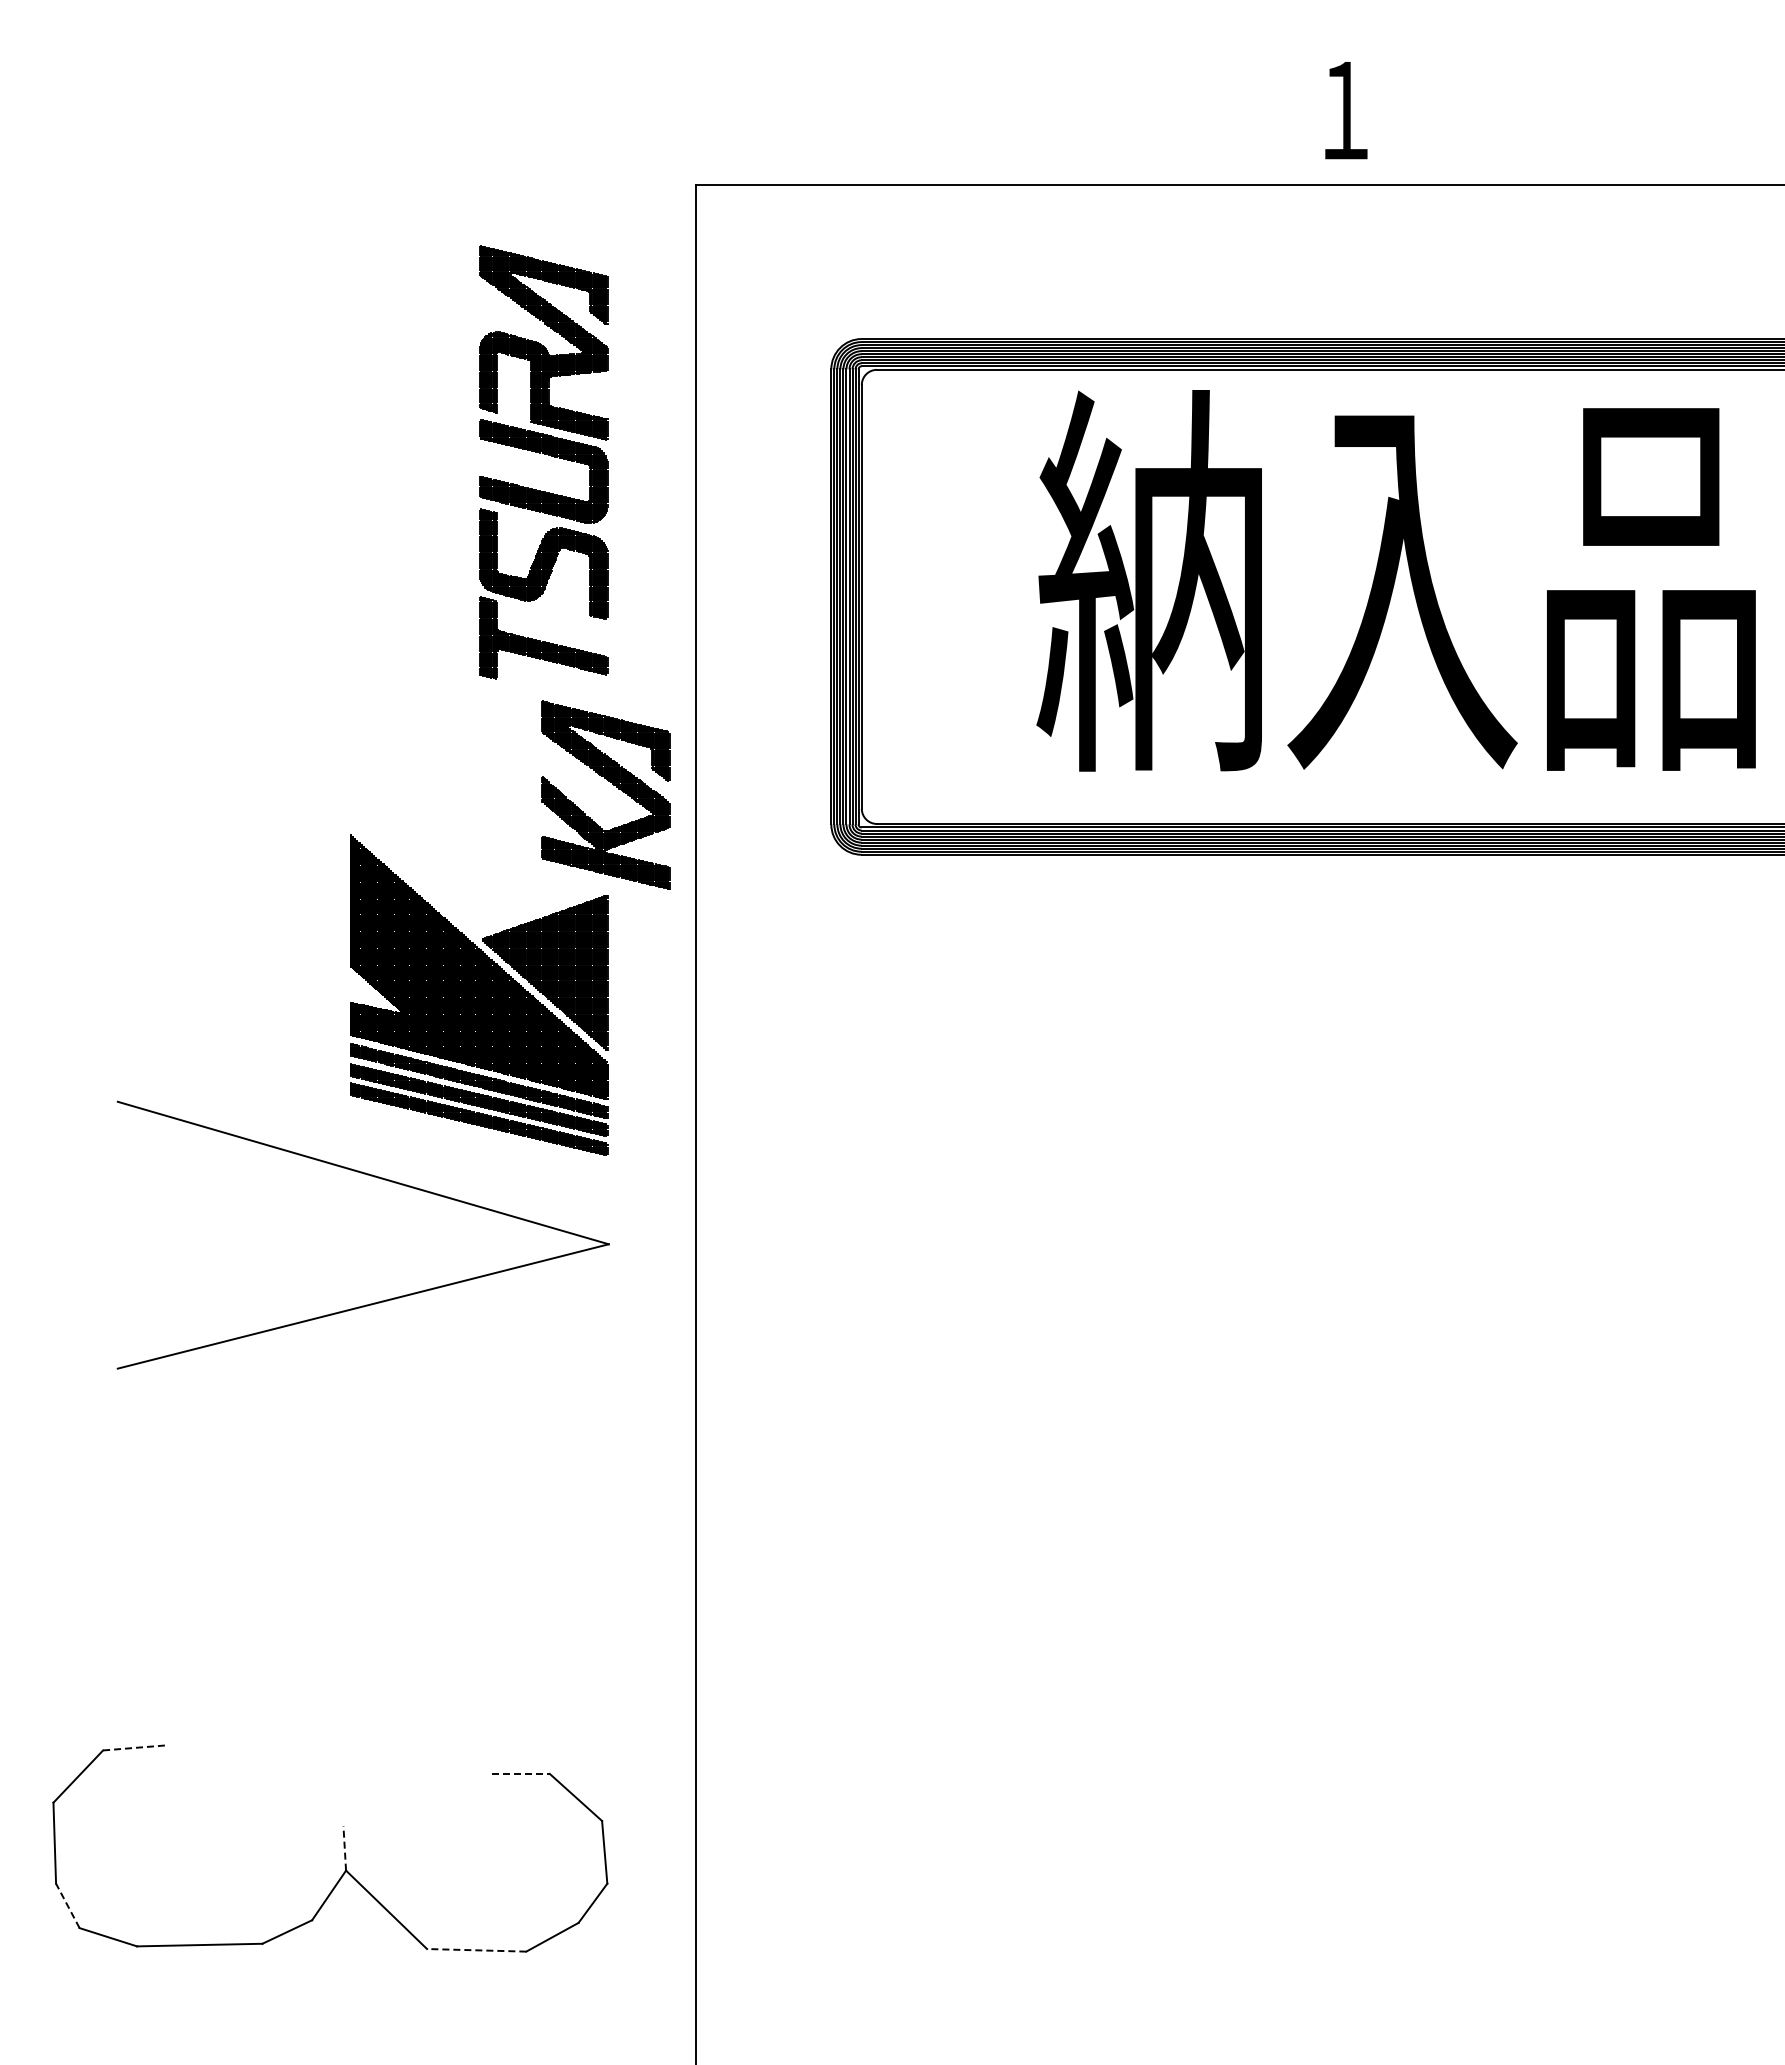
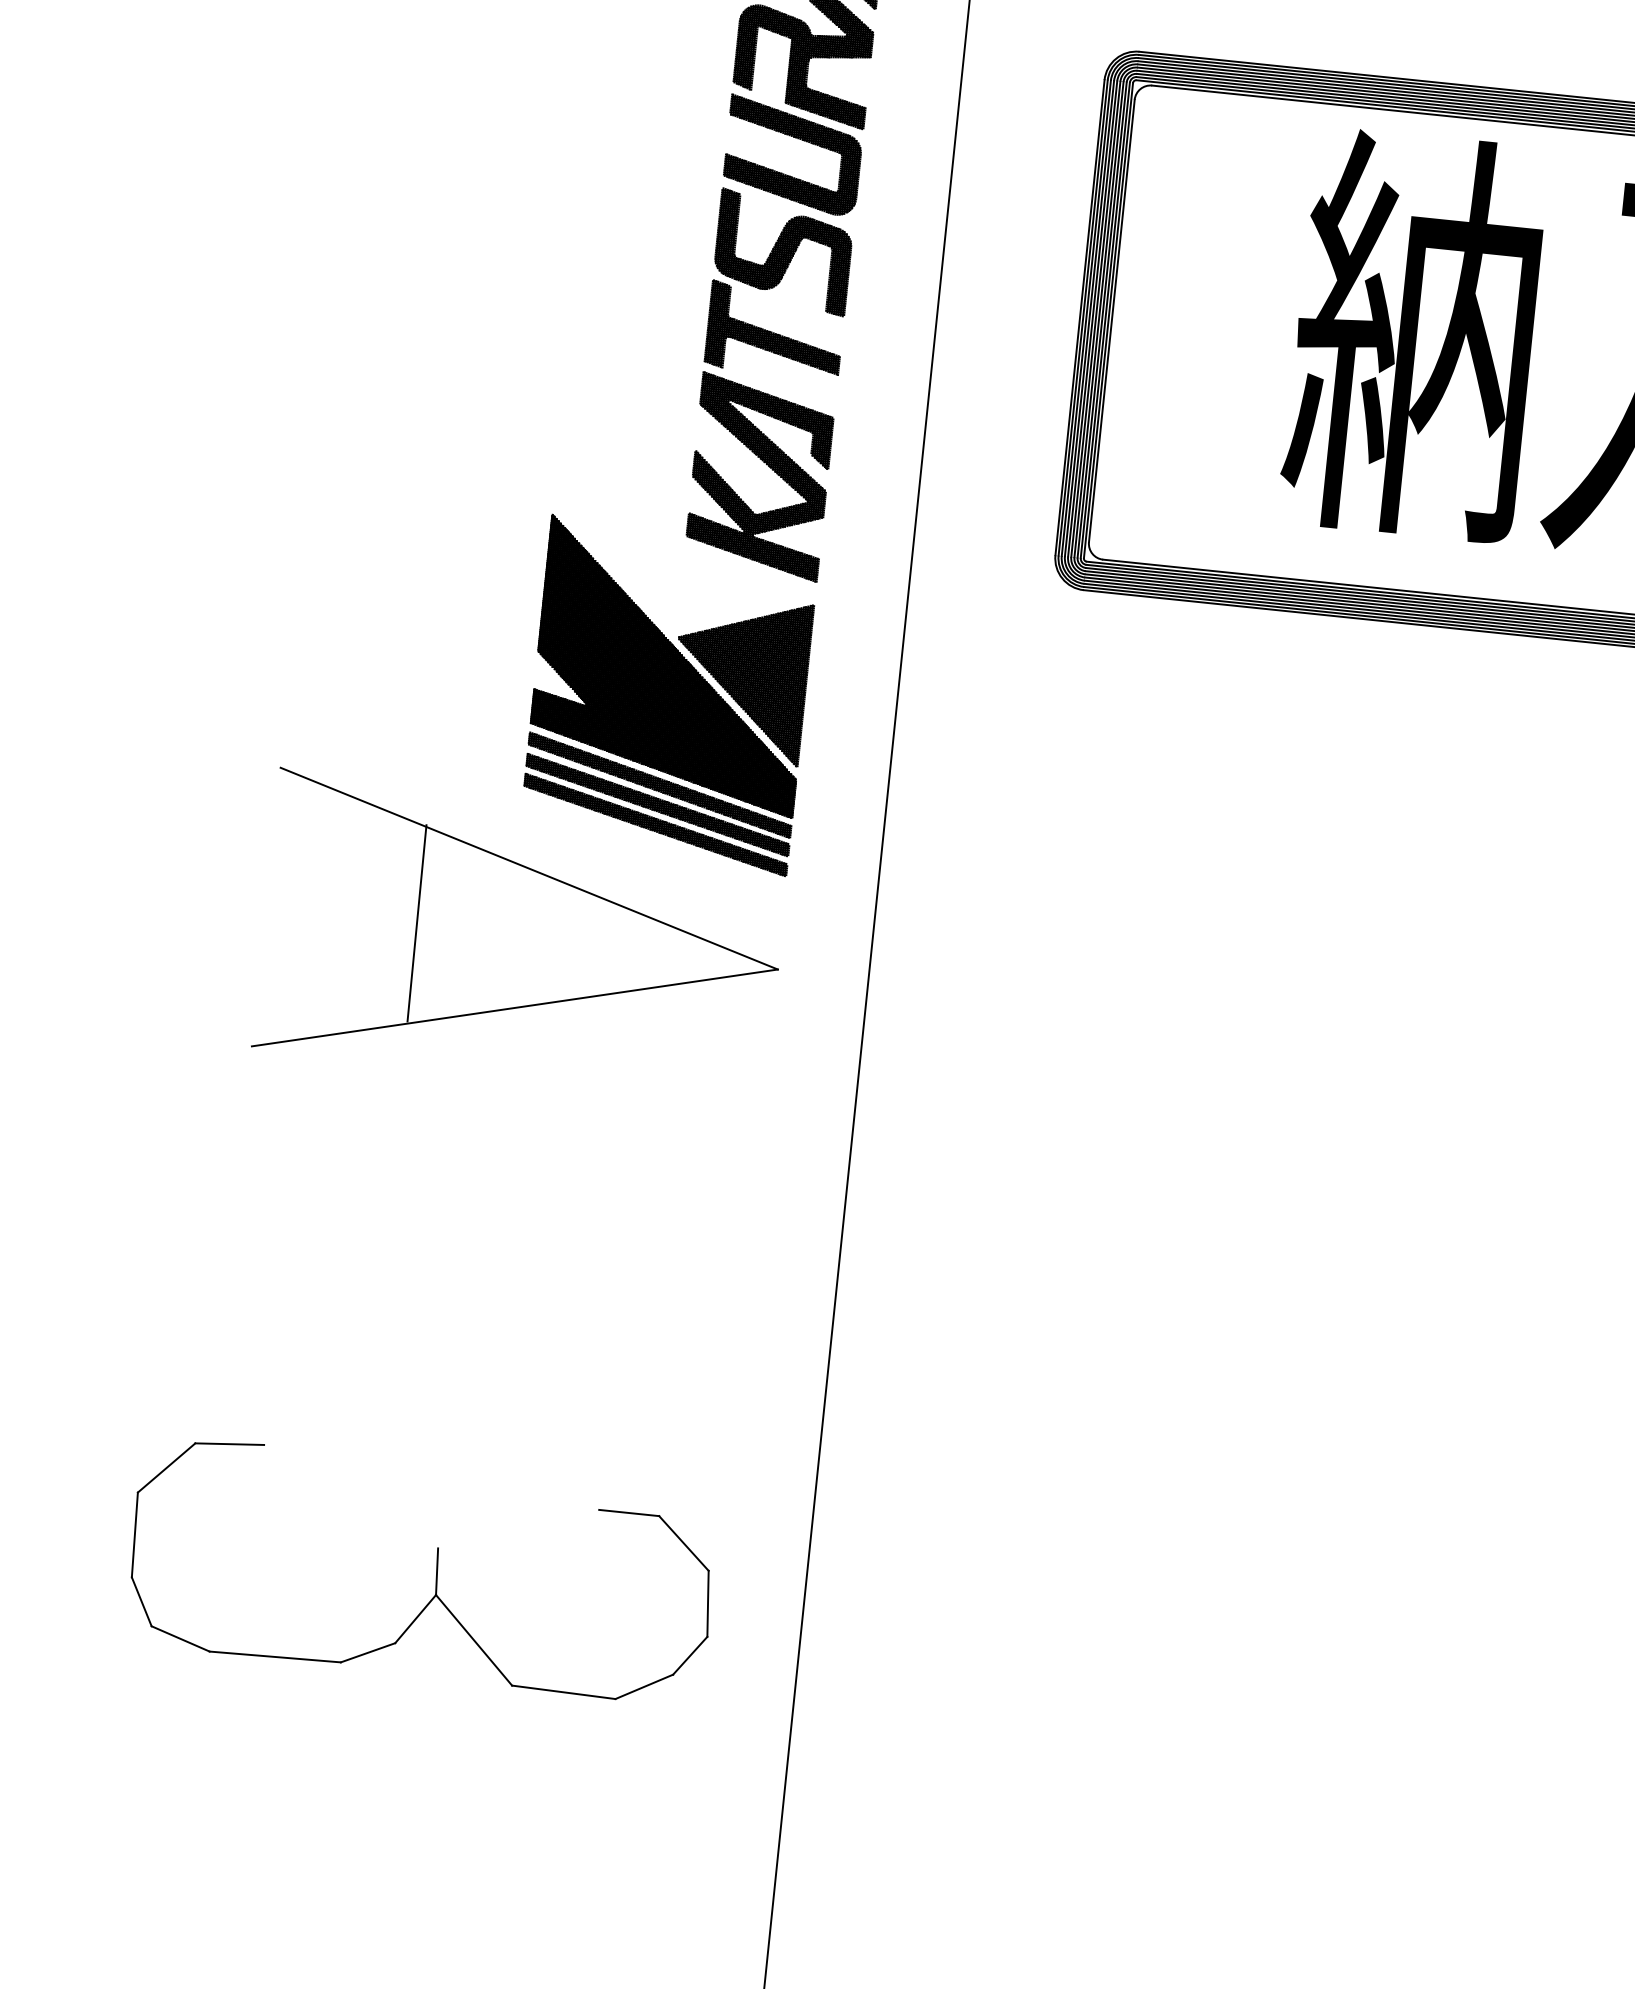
part: (613, 785) -> (769, 467), moved
line: (261, 1235) -> (416, 922), added
line: (135, 1747) -> (229, 1443), dashed -> solid
line: (521, 1773) -> (629, 1512), dashed -> solid
line: (344, 1847) -> (436, 1570), dashed -> solid
line: (67, 1905) -> (141, 1601), dashed -> solid
line: (476, 1950) -> (563, 1692), dashed -> solid

